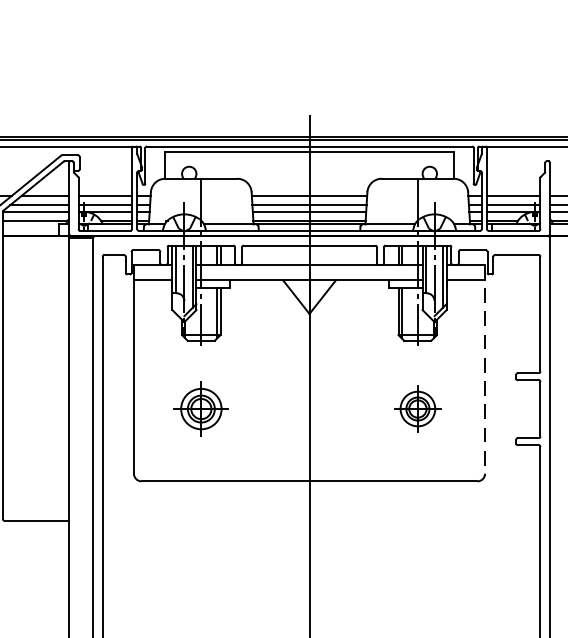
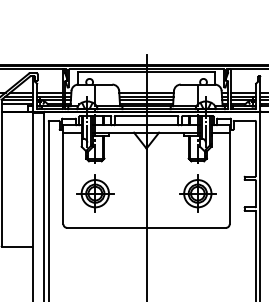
line: (484, 370) -> (229, 175), dashed -> solid
part: (201, 408) -> (95, 193), size x1.43
part: (417, 408) -> (197, 193), size x1.67

